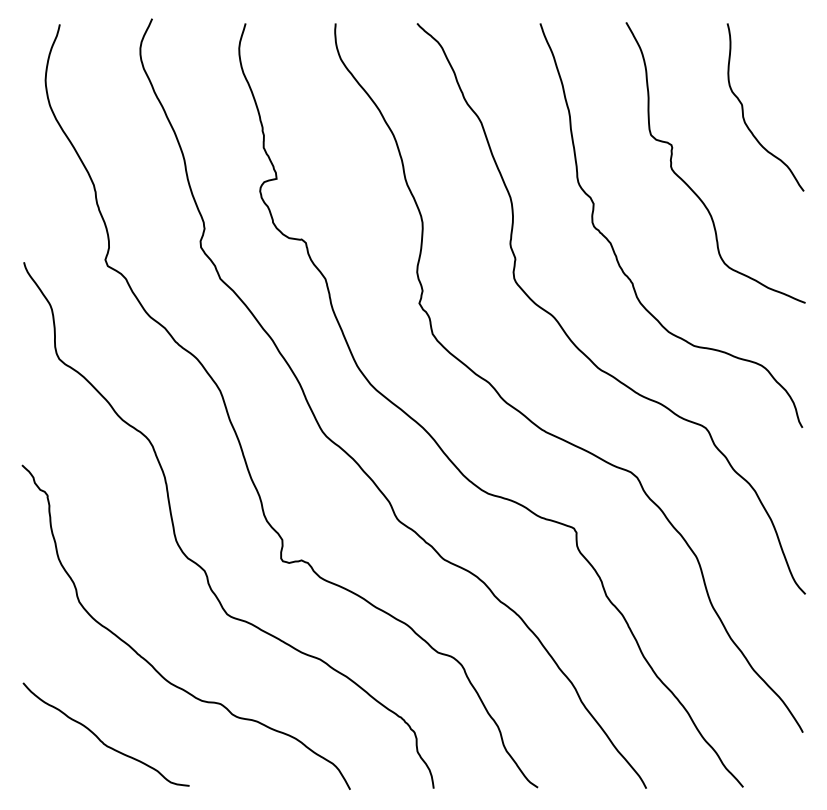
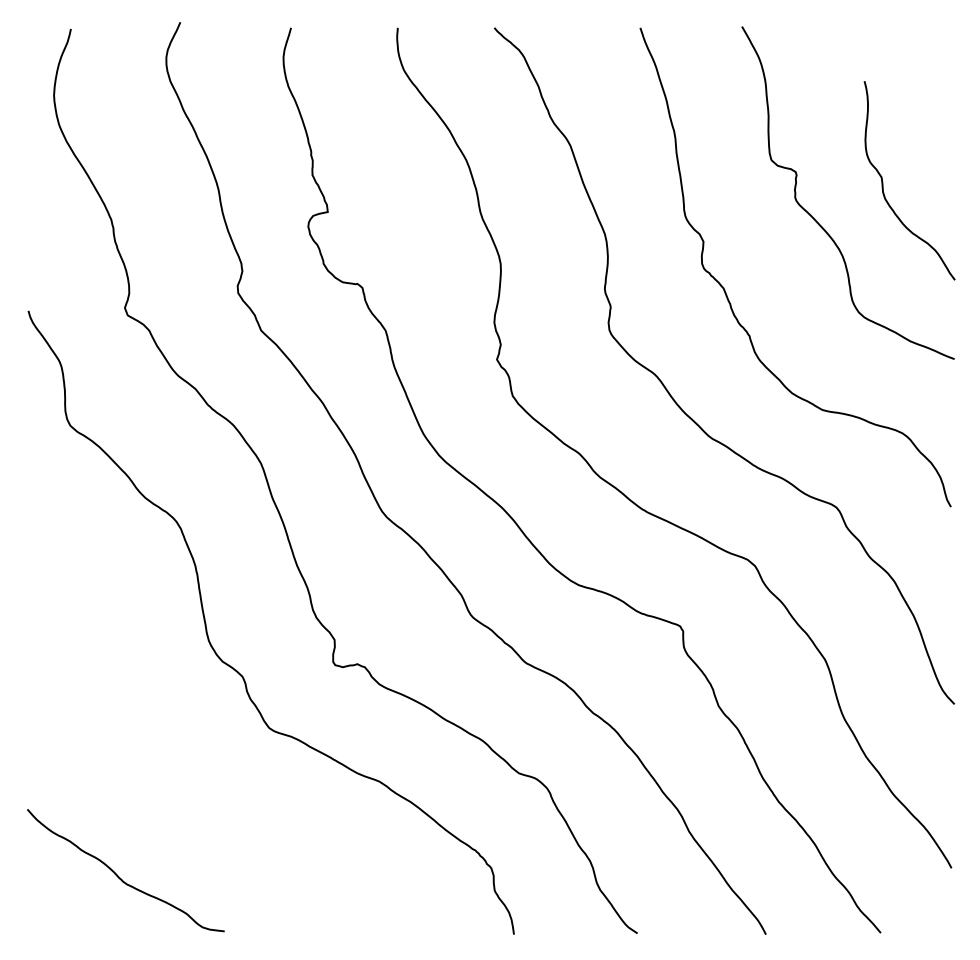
curve: (743, 107) -> (883, 180), moved
curve: (149, 662) -> (177, 785), removed

